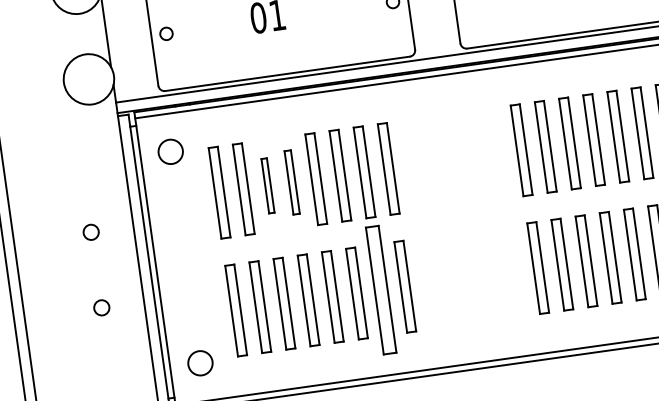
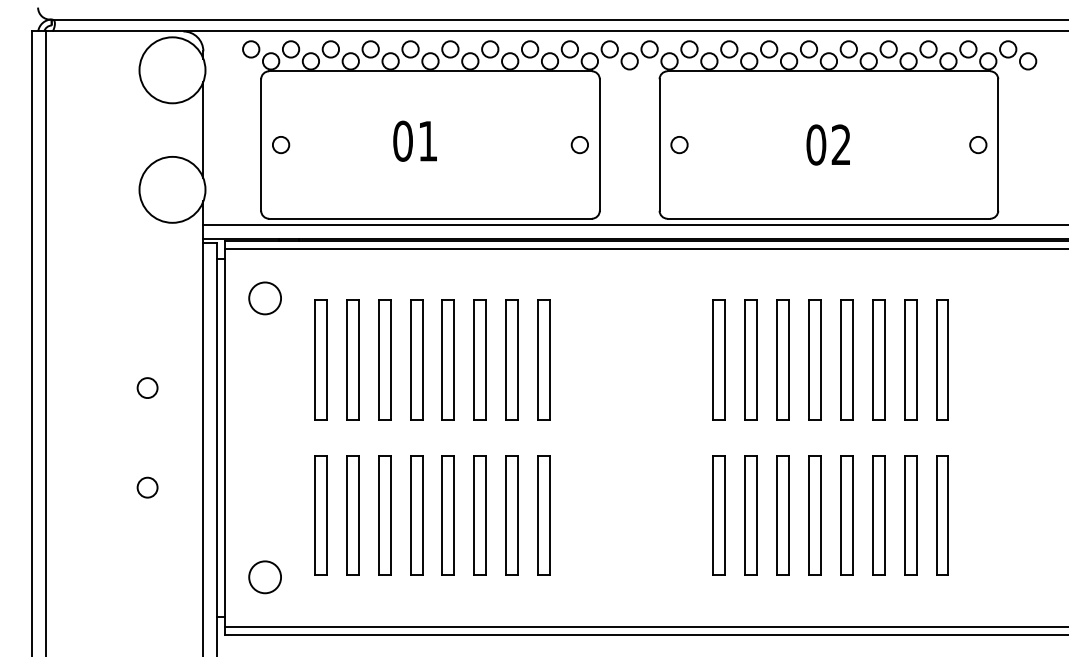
part: (291, 182) -> (416, 359), size x1.43
part: (267, 185) -> (384, 359), size x1.67
part: (380, 290) -> (511, 515), size x0.71

